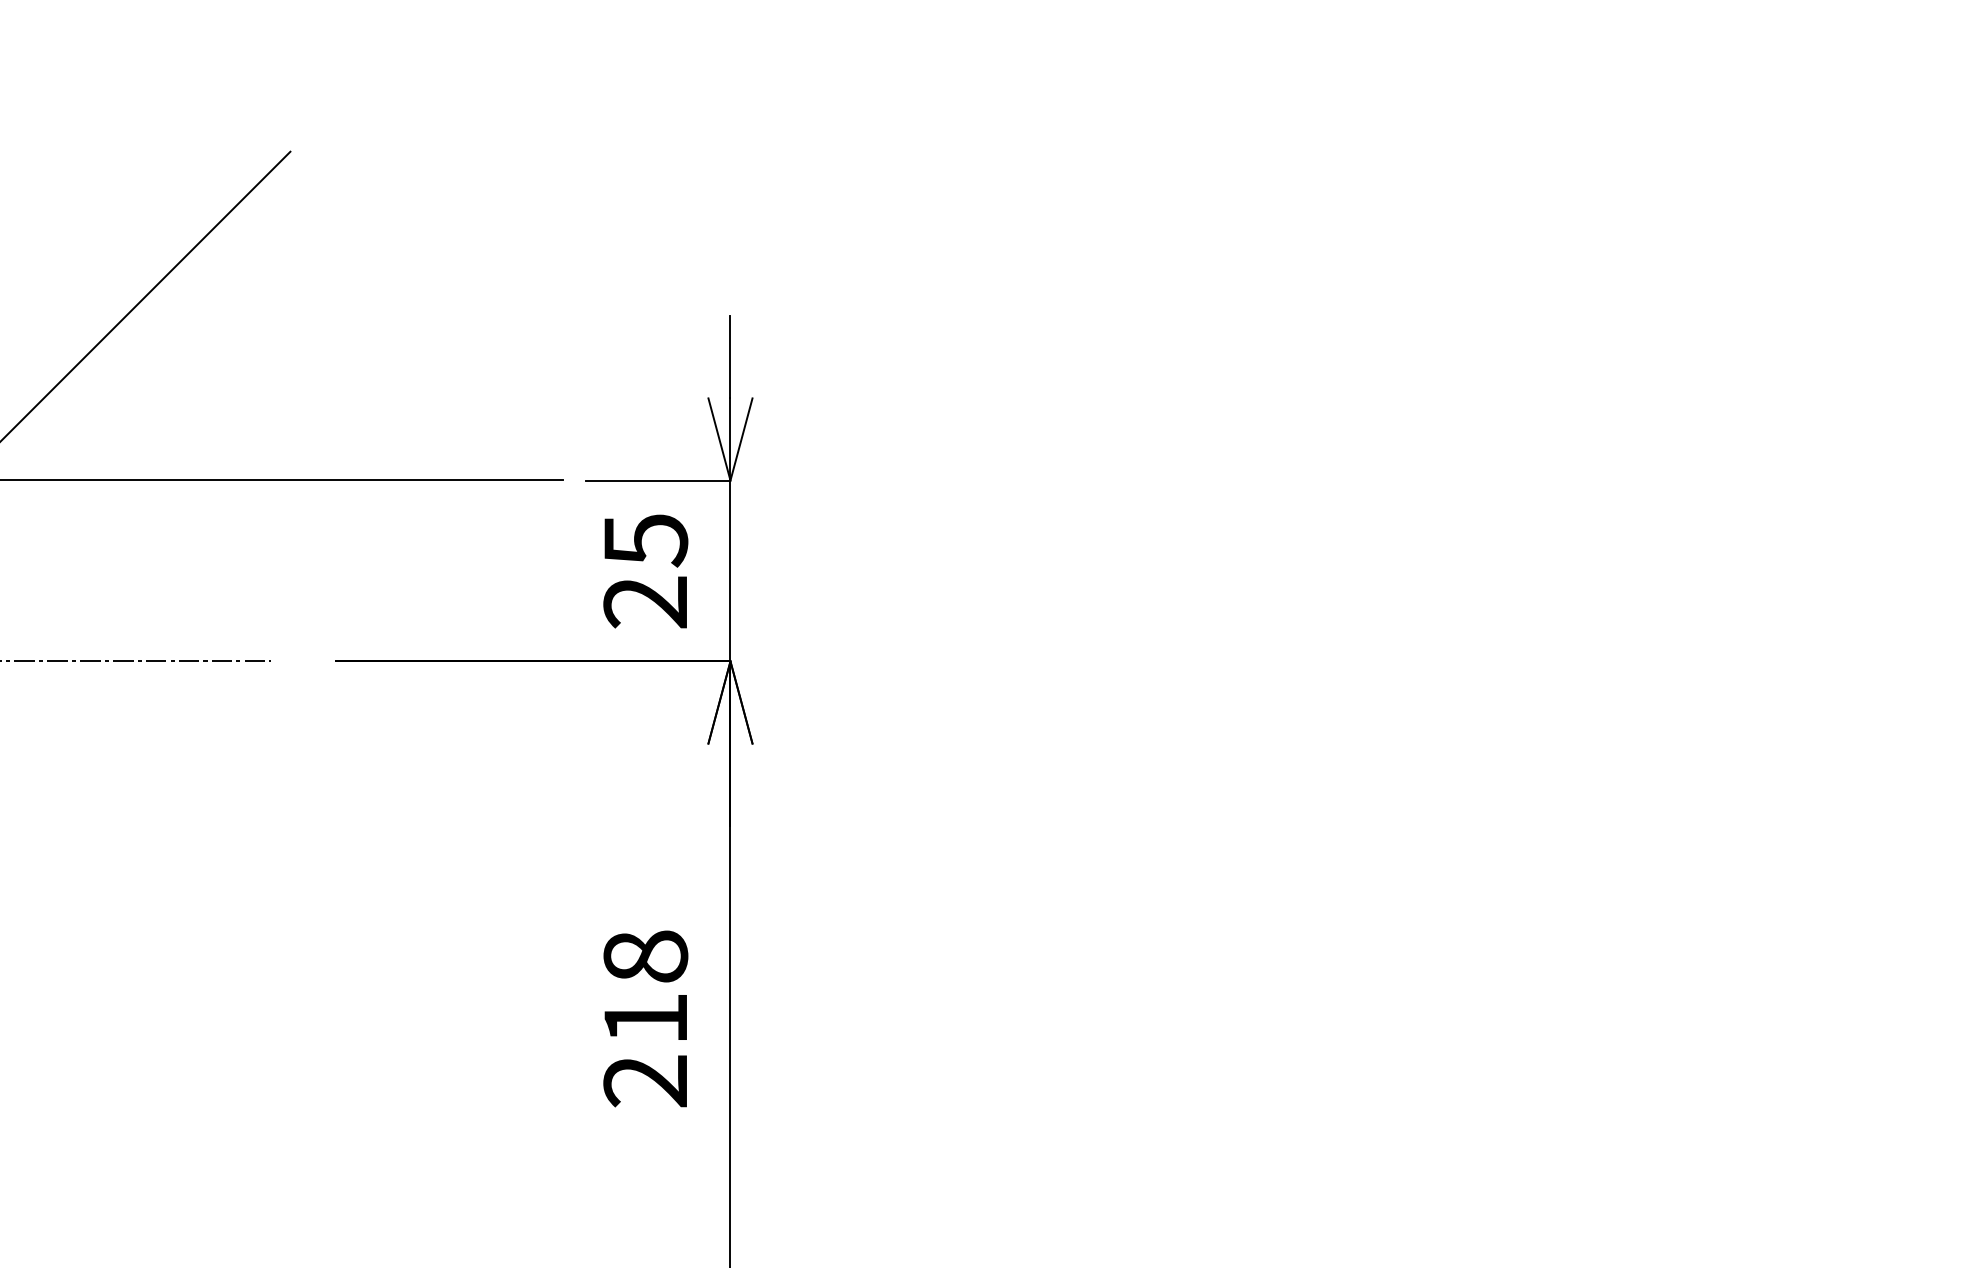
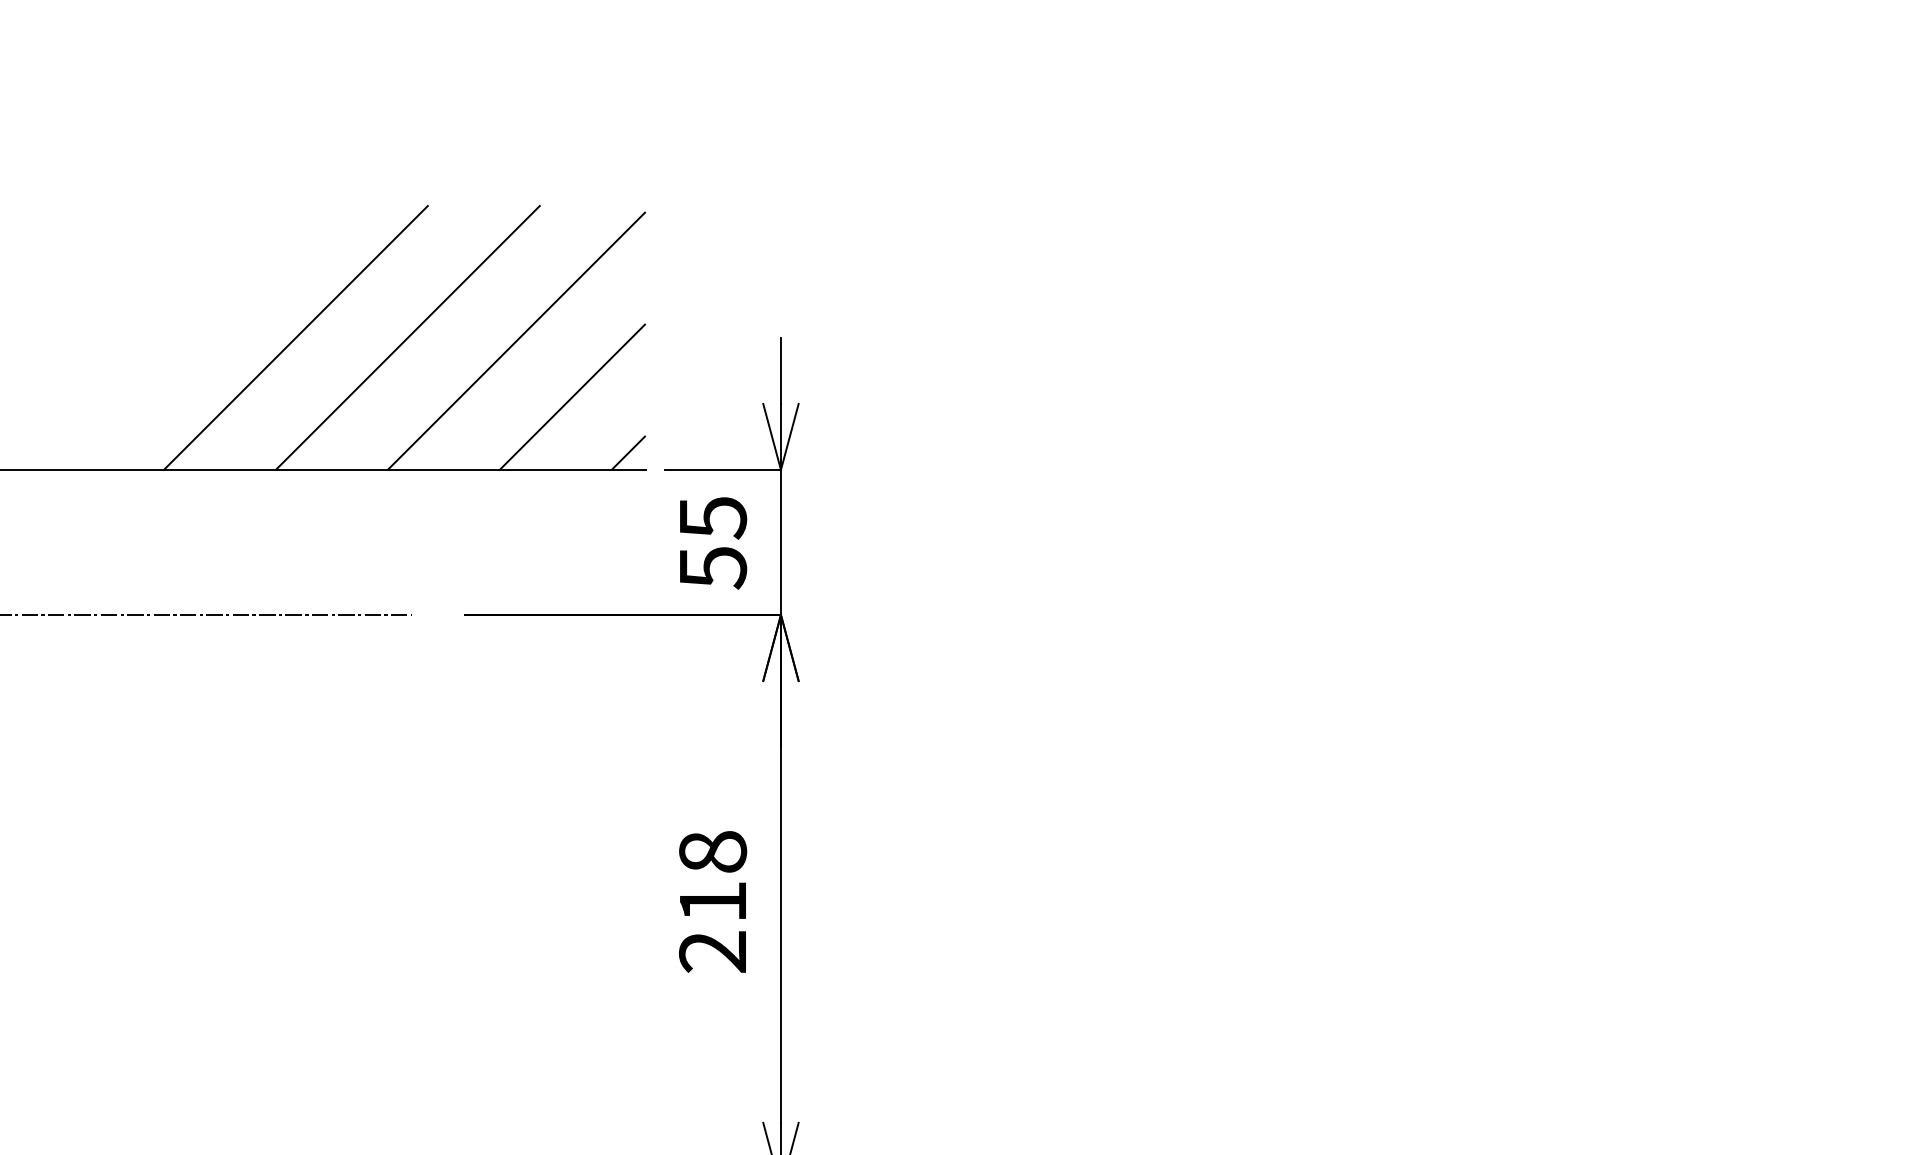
line: (265, 315) -> (407, 337), added
line: (400, 319) -> (516, 340), added
line: (470, 389) -> (572, 396), added
line: (540, 458) -> (628, 452), added
text: (646, 603) -> (713, 568), 25 -> 55

